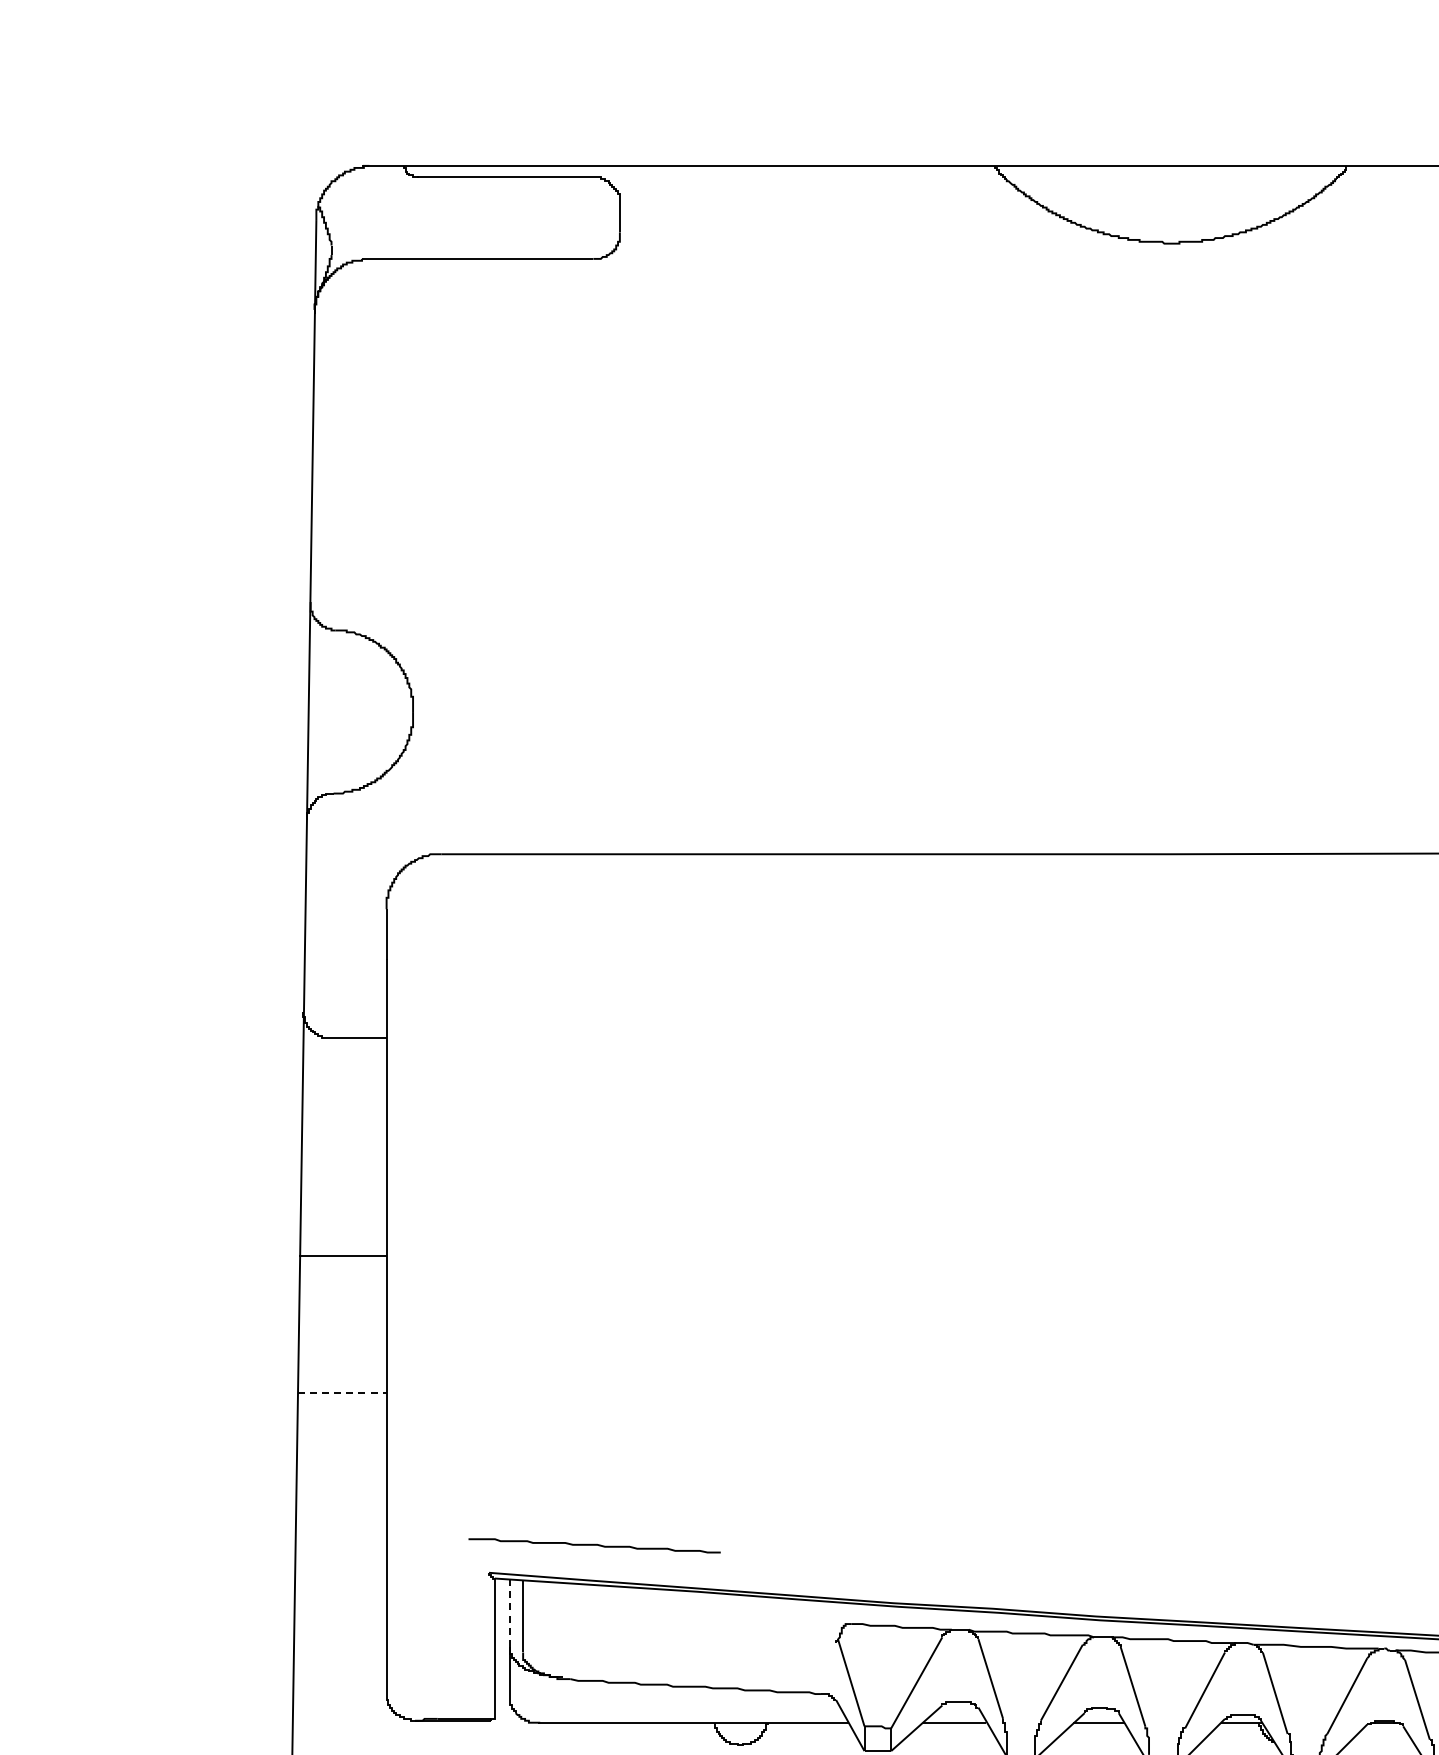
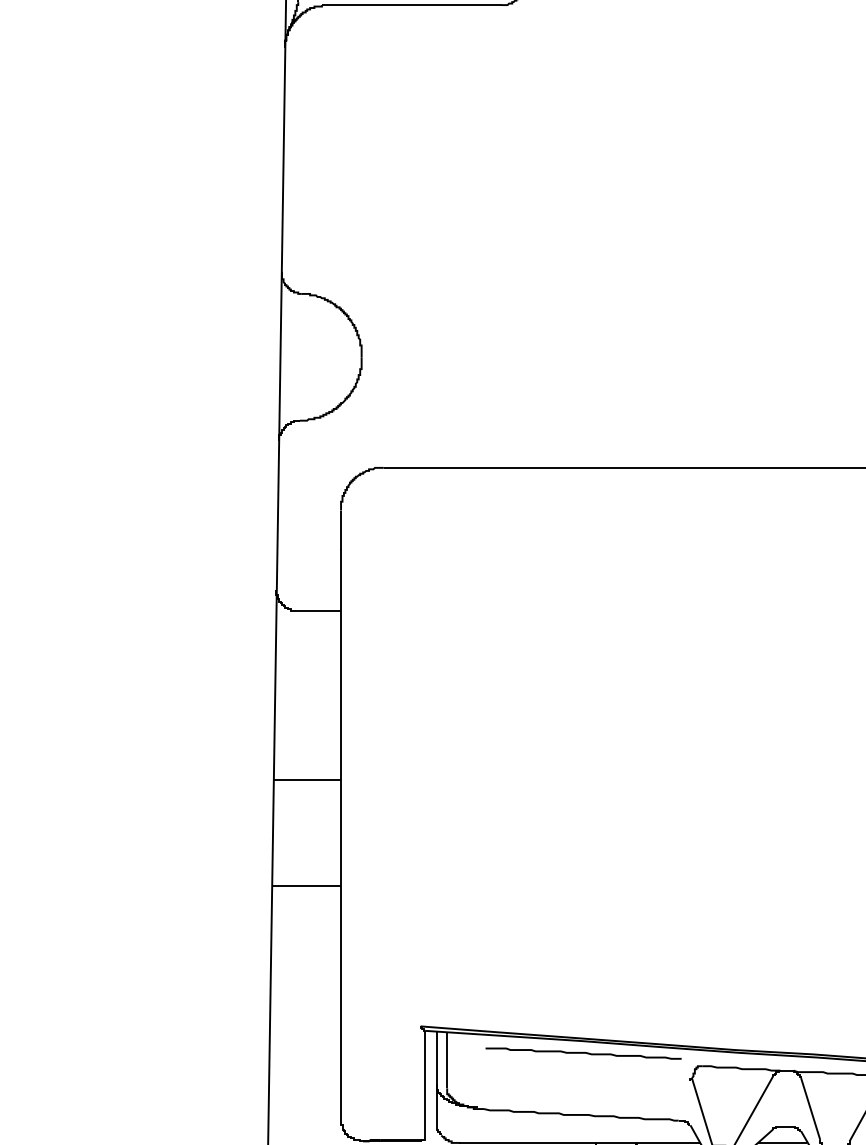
line: (342, 1392) -> (306, 886), dashed -> solid
curve: (594, 1545) -> (583, 1053), moved
line: (509, 1613) -> (436, 1058), dashed -> solid

